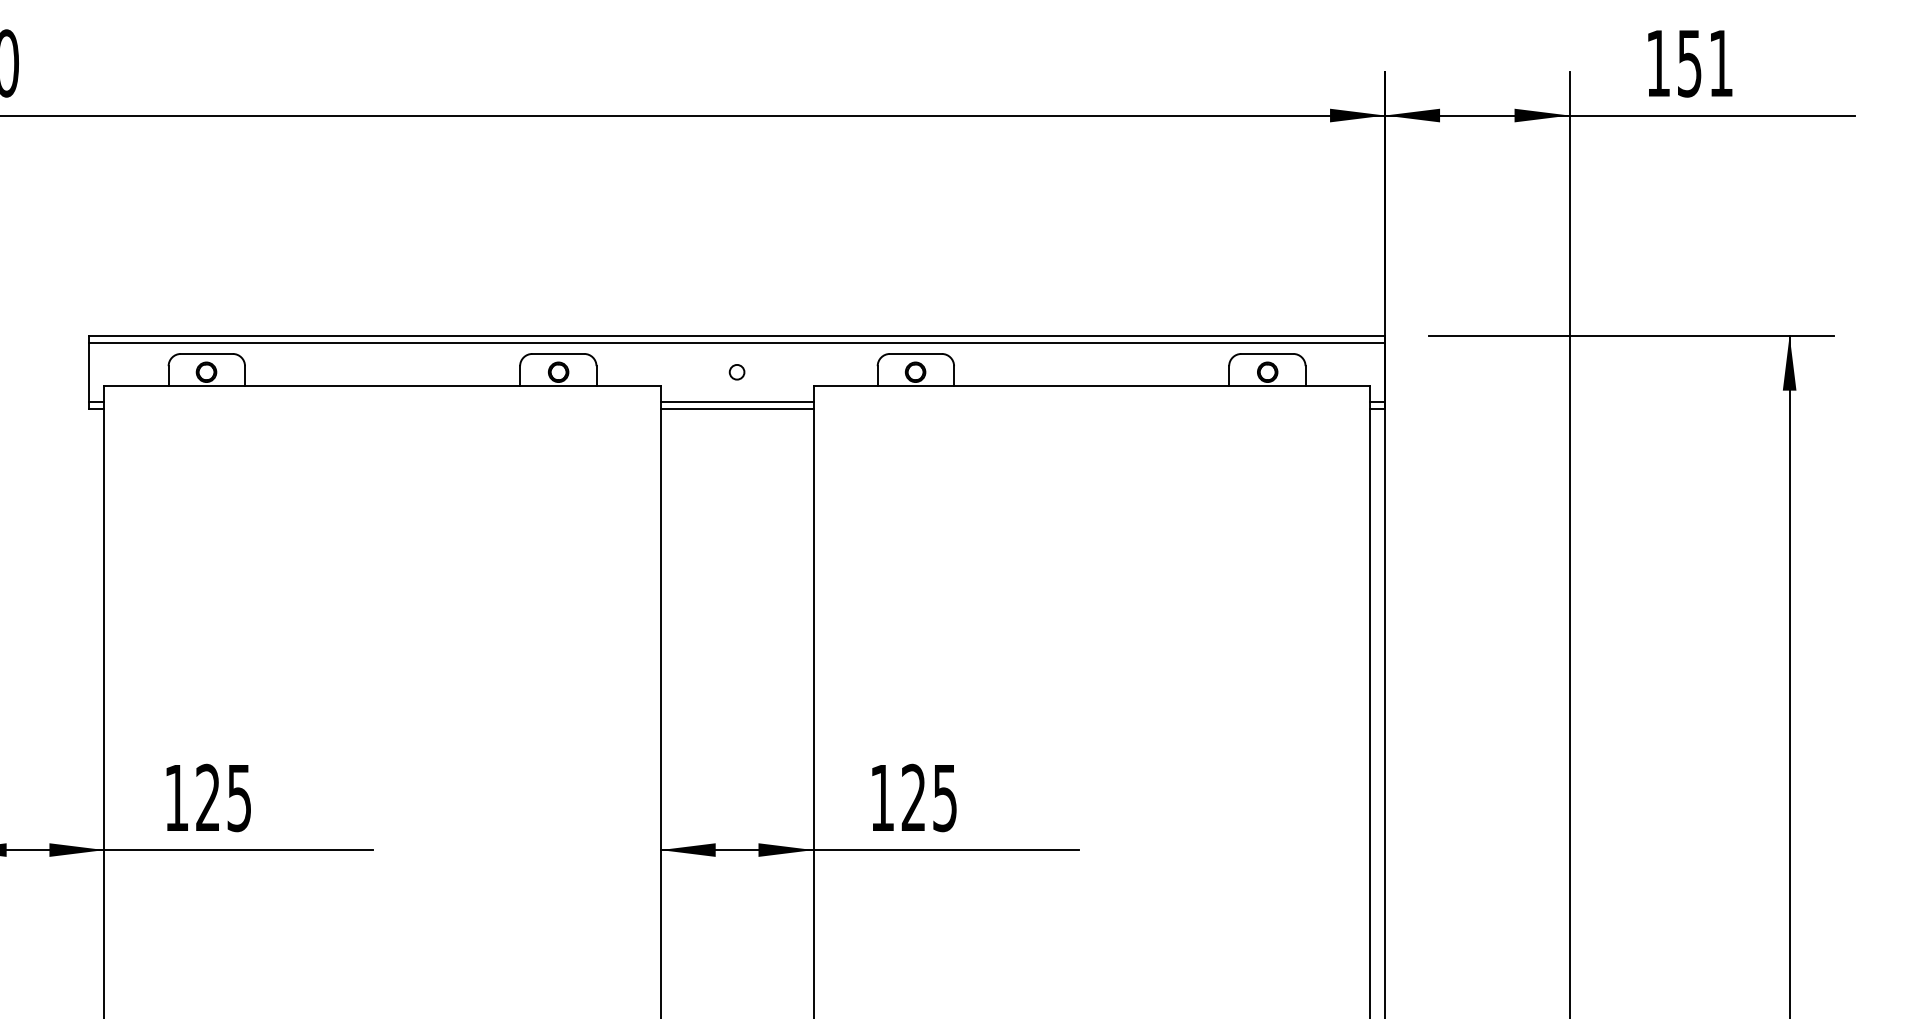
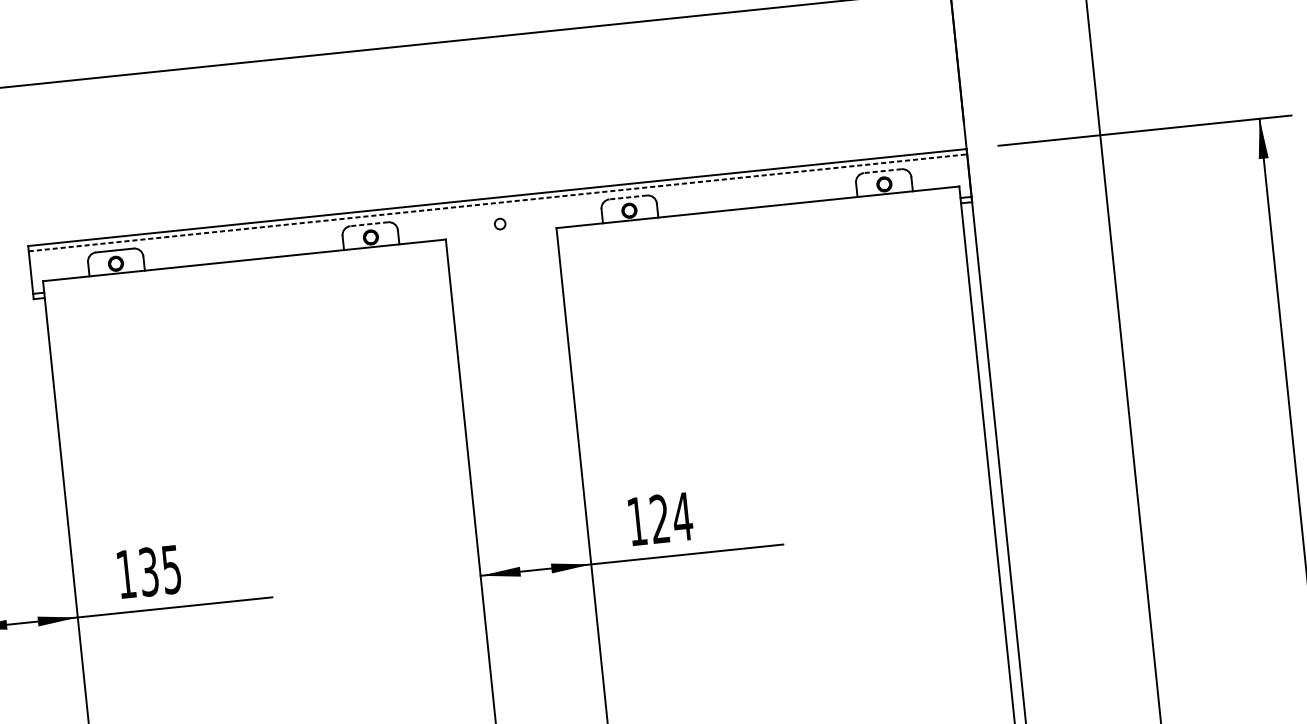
line: (737, 342) -> (498, 202), solid -> dashed
line: (558, 353) -> (369, 223), solid -> dashed
line: (915, 353) -> (627, 197), solid -> dashed
line: (1267, 353) -> (882, 170), solid -> dashed
line: (736, 401) -> (501, 245), removed
line: (736, 408) -> (502, 250), removed
text: (207, 798) -> (148, 572), 125 -> 135
text: (945, 798) -> (682, 517), 125 -> 124

